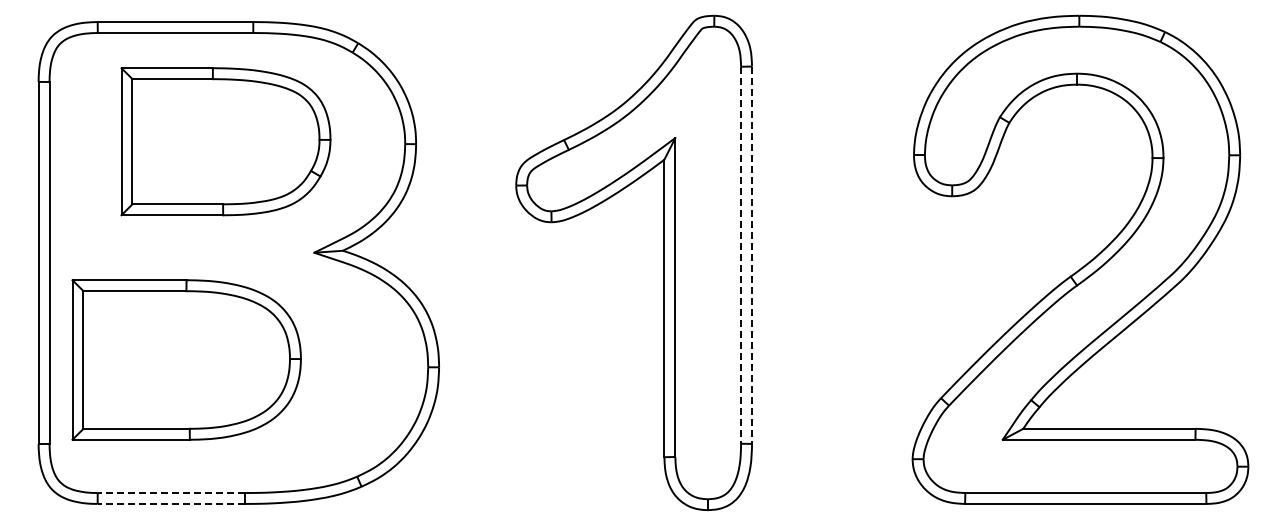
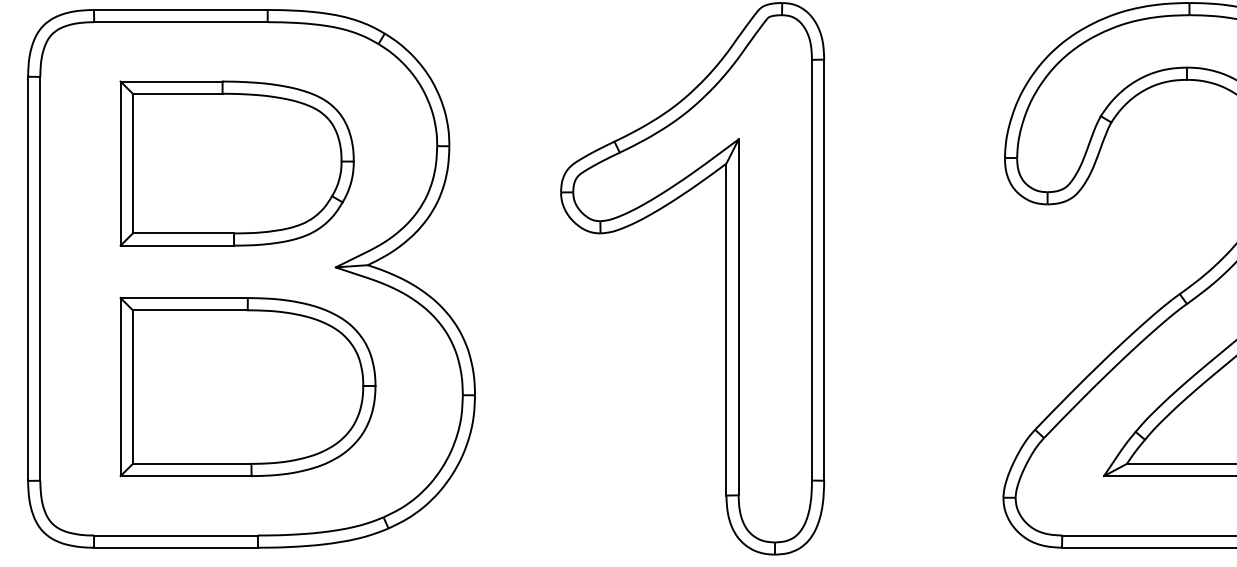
part: (225, 141) -> (236, 163), moved
line: (741, 255) -> (812, 270), dashed -> solid
line: (752, 255) -> (824, 270), dashed -> solid
part: (186, 359) -> (247, 386), moved
line: (170, 493) -> (175, 536), dashed -> solid
line: (170, 503) -> (175, 547), dashed -> solid

